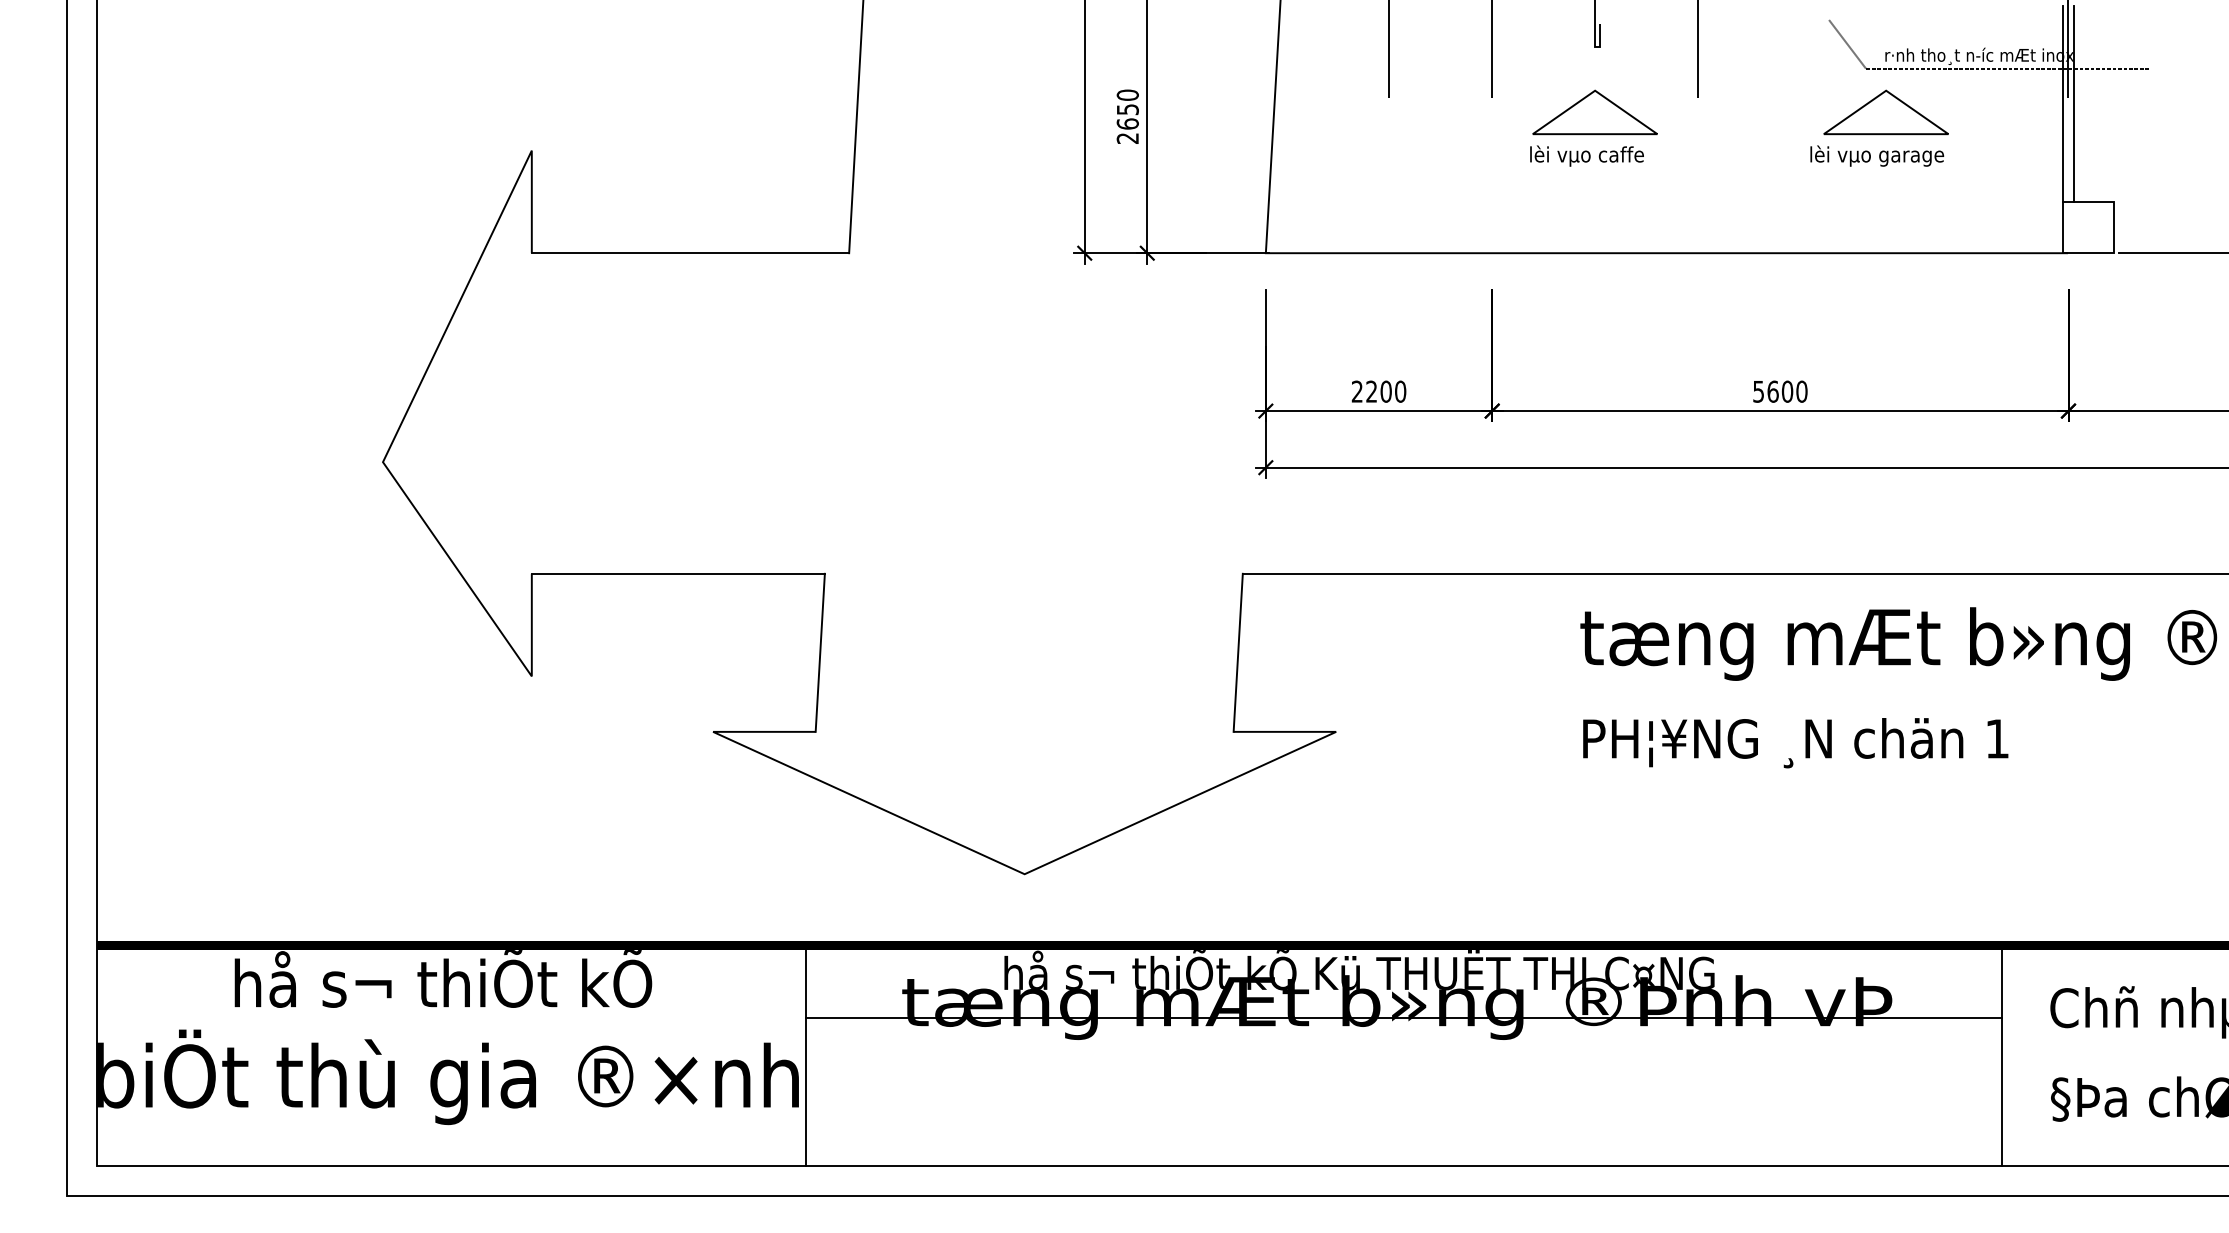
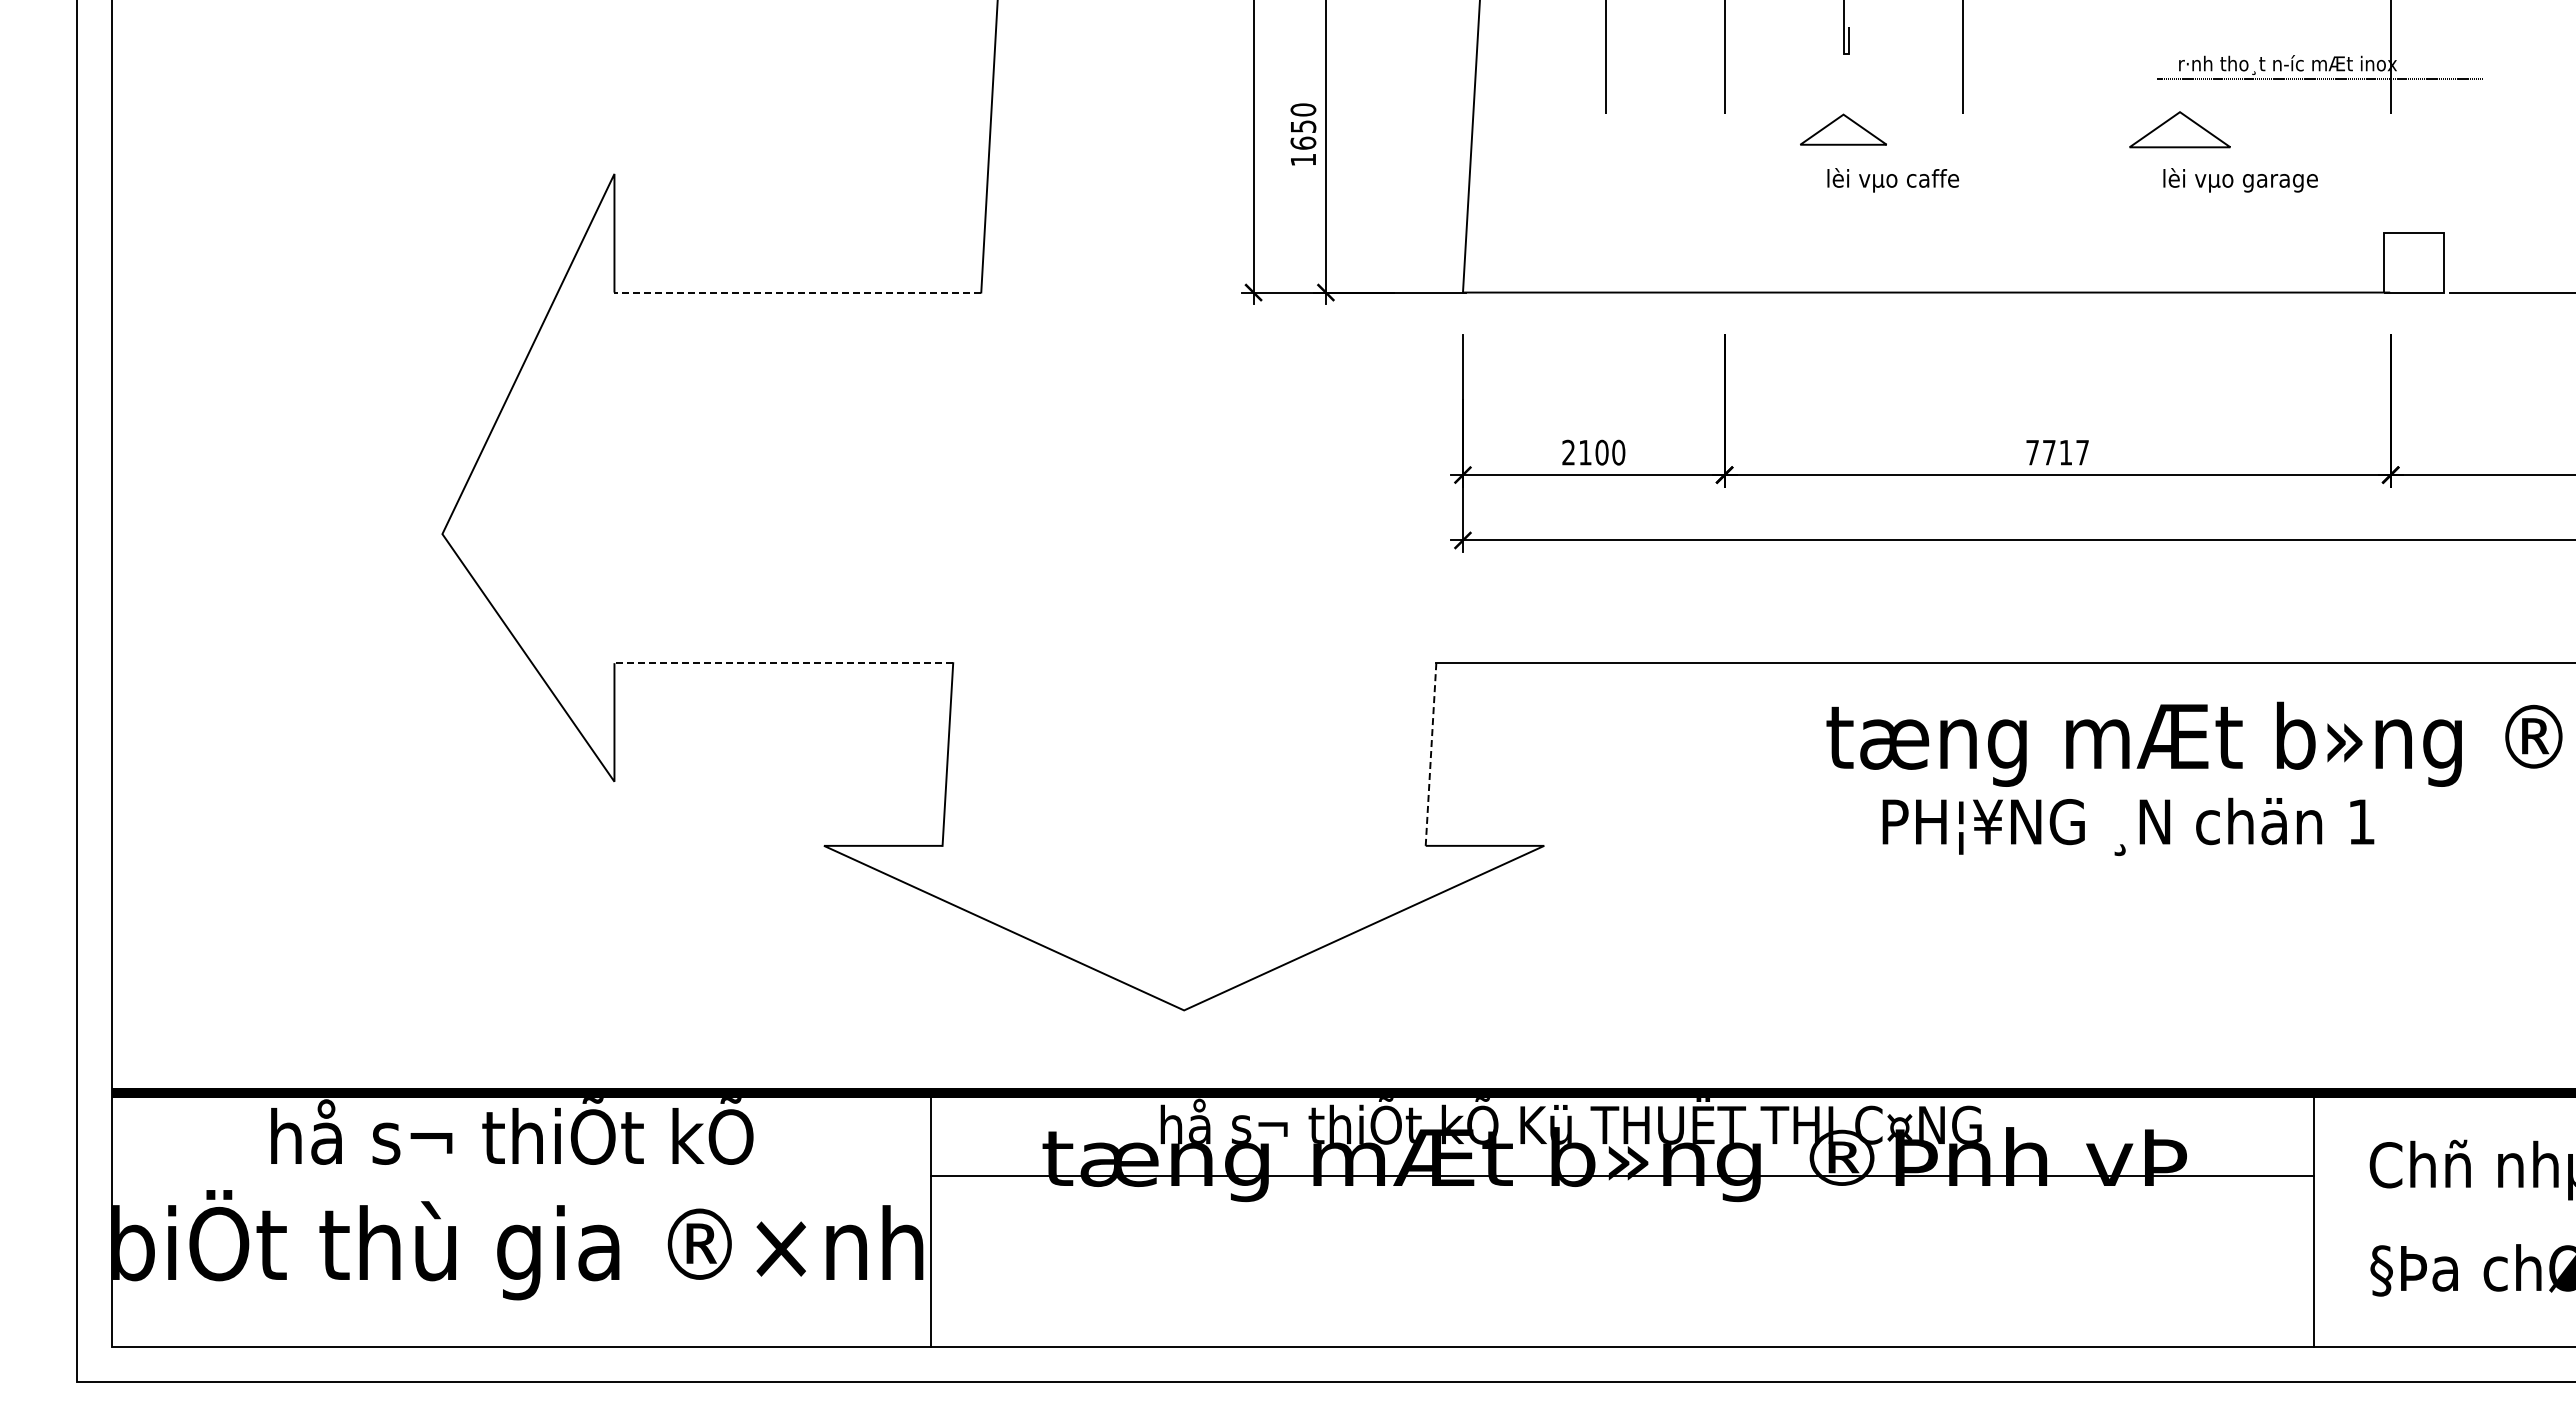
line: (1847, 44) -> (2135, 51), removed
line: (2063, 104) -> (2384, 120), removed
line: (2074, 104) -> (2397, 120), removed
part: (1595, 112) -> (1843, 129), size x0.6
part: (1885, 112) -> (2179, 129), size x0.7
text: (1127, 138) -> (1302, 160), 2650 -> 1650
text: (1587, 156) -> (1893, 180), moved
text: (1877, 156) -> (2240, 180), moved
line: (690, 253) -> (797, 292), solid -> dashed
text: (1371, 391) -> (1585, 452), 2200 -> 2100
text: (1780, 391) -> (2057, 452), 5600 -> 7717
line: (678, 574) -> (783, 663), solid -> dashed
line: (1238, 653) -> (1431, 755), solid -> dashed
text: (1795, 742) -> (2128, 826), moved

